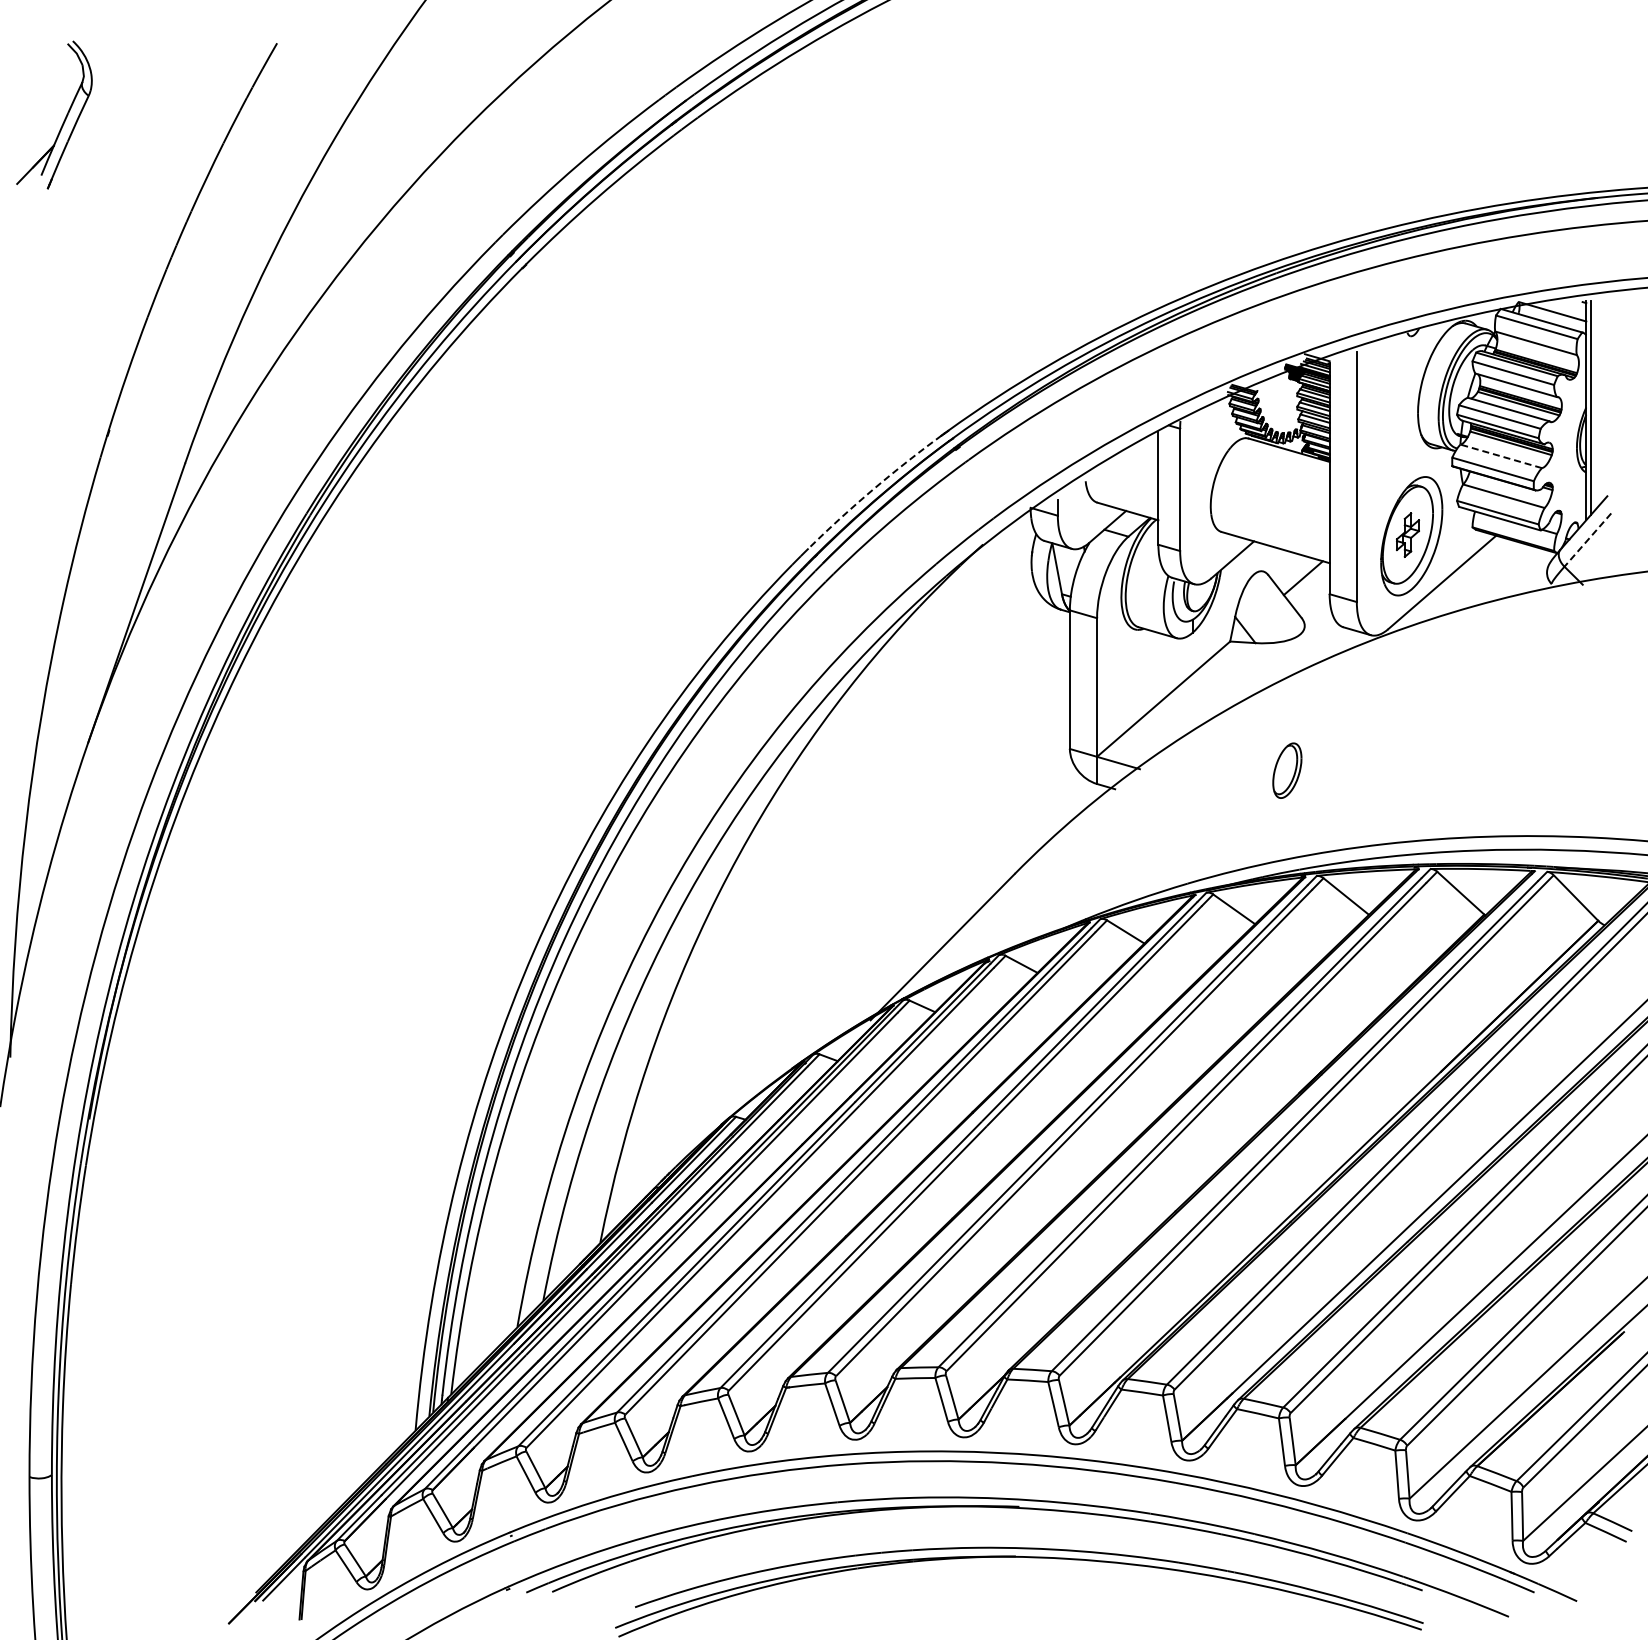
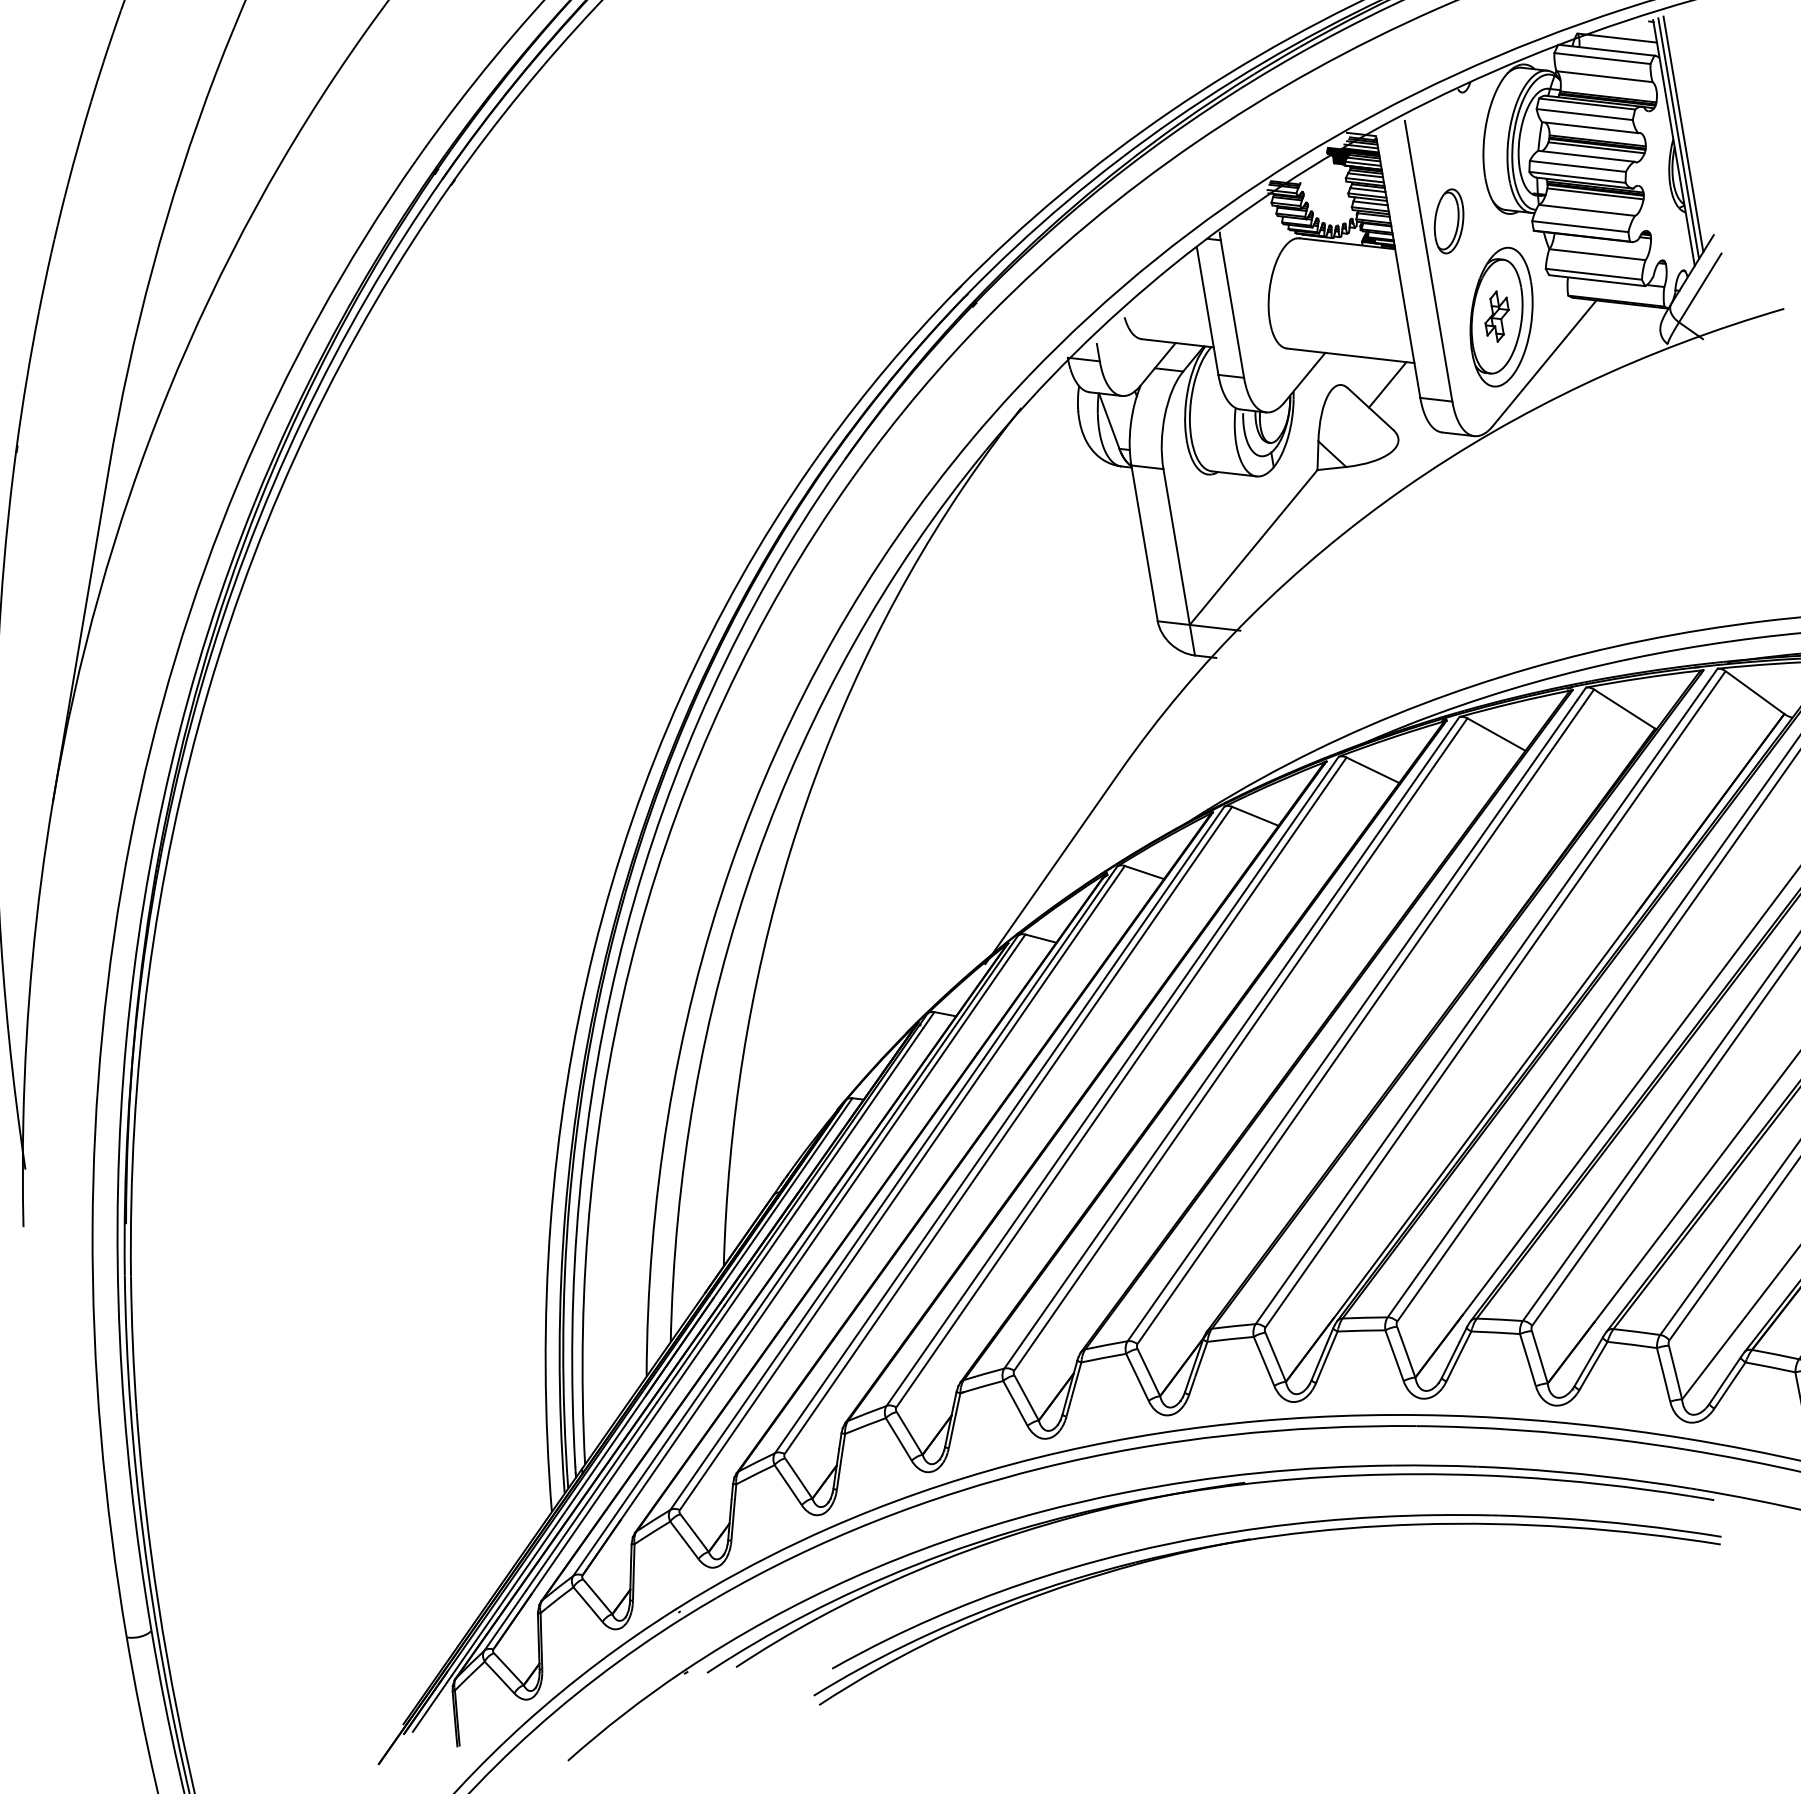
line: (1595, 404) -> (1683, 134), added
line: (1500, 456) -> (1586, 210), dashed -> solid
arc: (873, 489) -> (887, 366), dashed -> solid
line: (1587, 540) -> (1699, 288), dashed -> solid
part: (1287, 770) -> (1449, 221), moved

